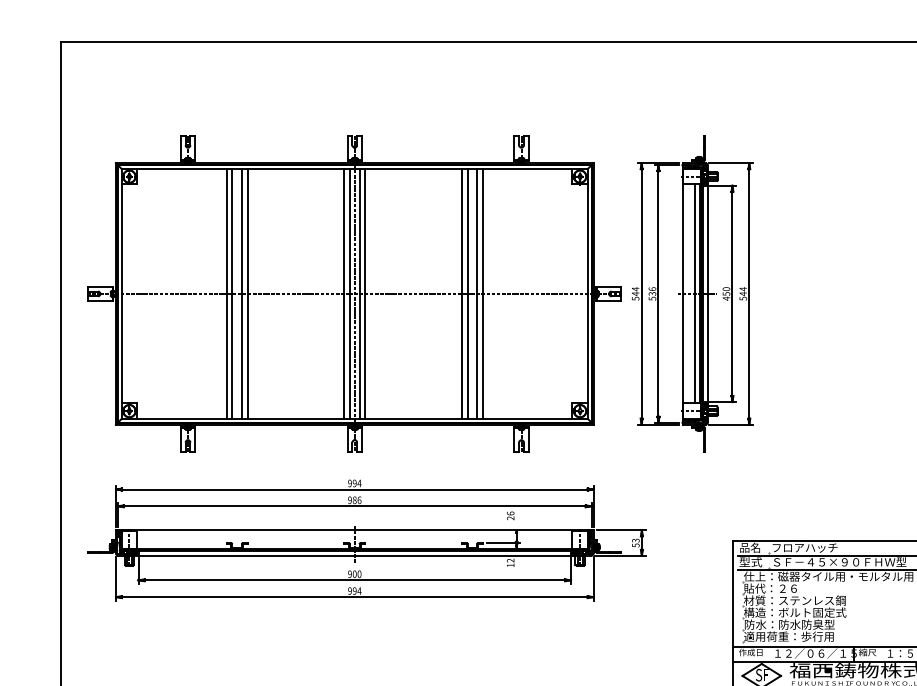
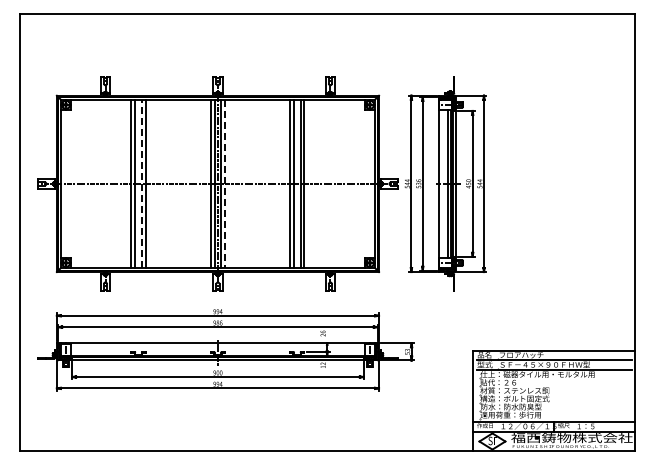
line: (241, 293) -> (141, 183), solid -> dashed
line: (365, 294) -> (225, 184), solid -> dashed

